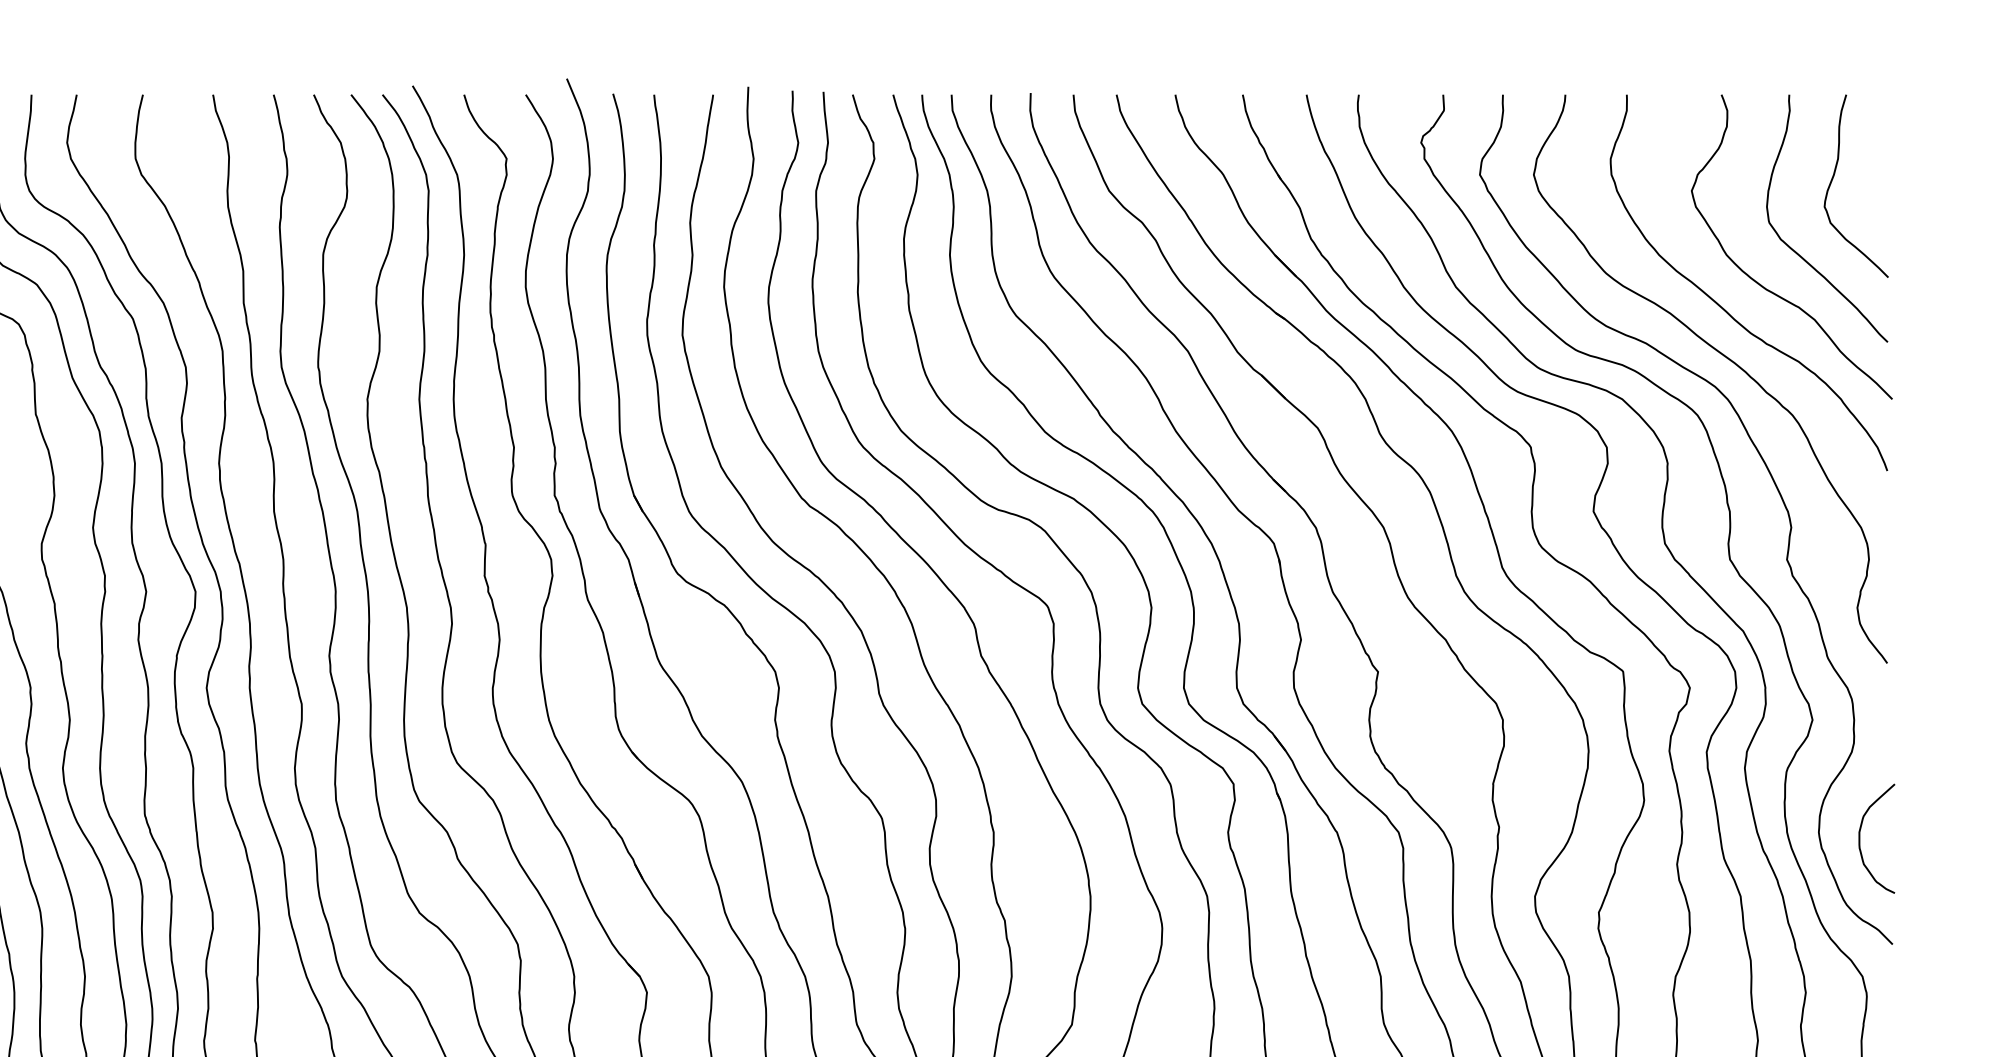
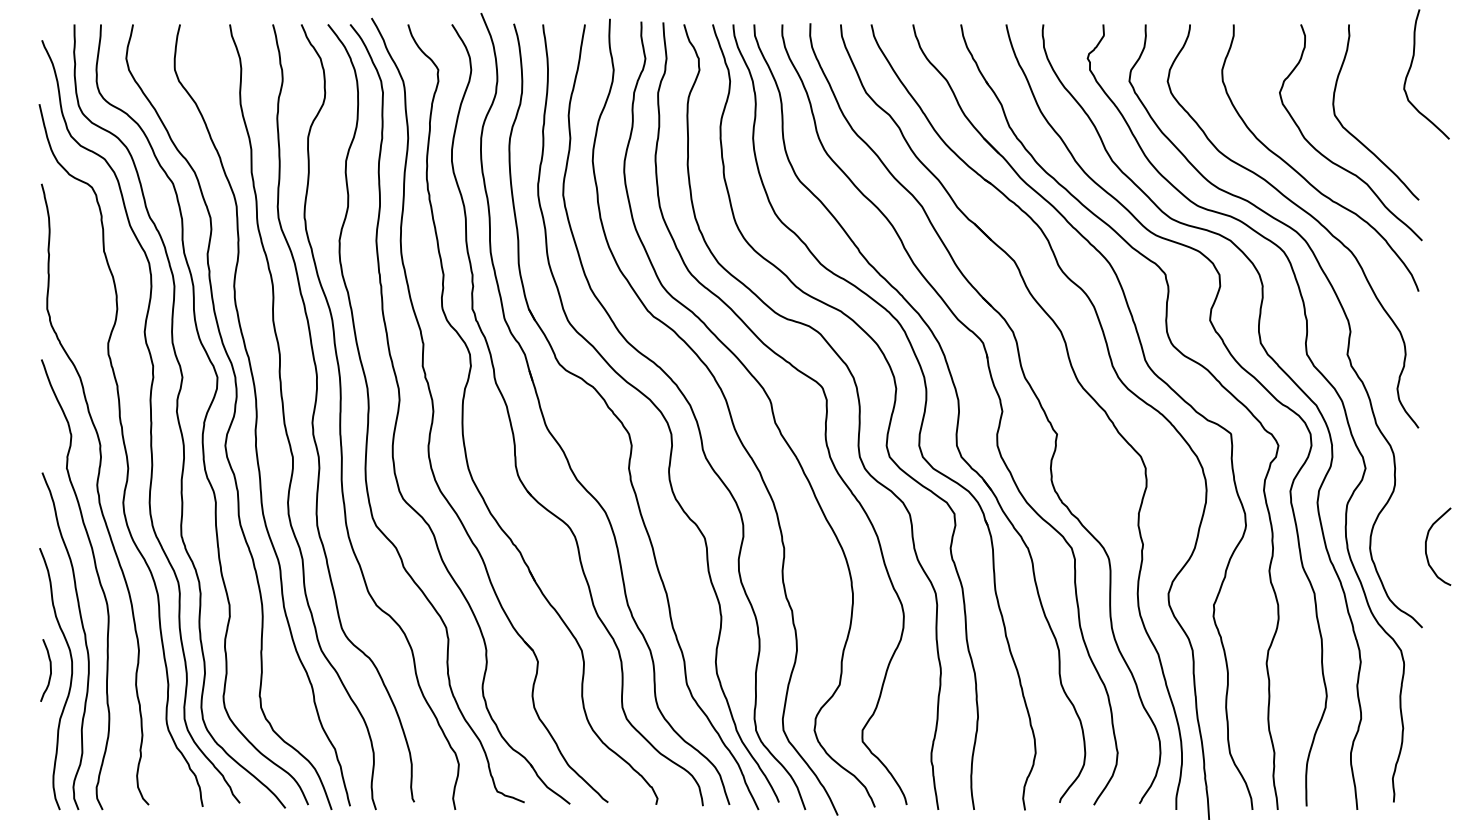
curve: (1833, 180) -> (1410, 70), moved
curve: (1860, 838) -> (1426, 546), moved

